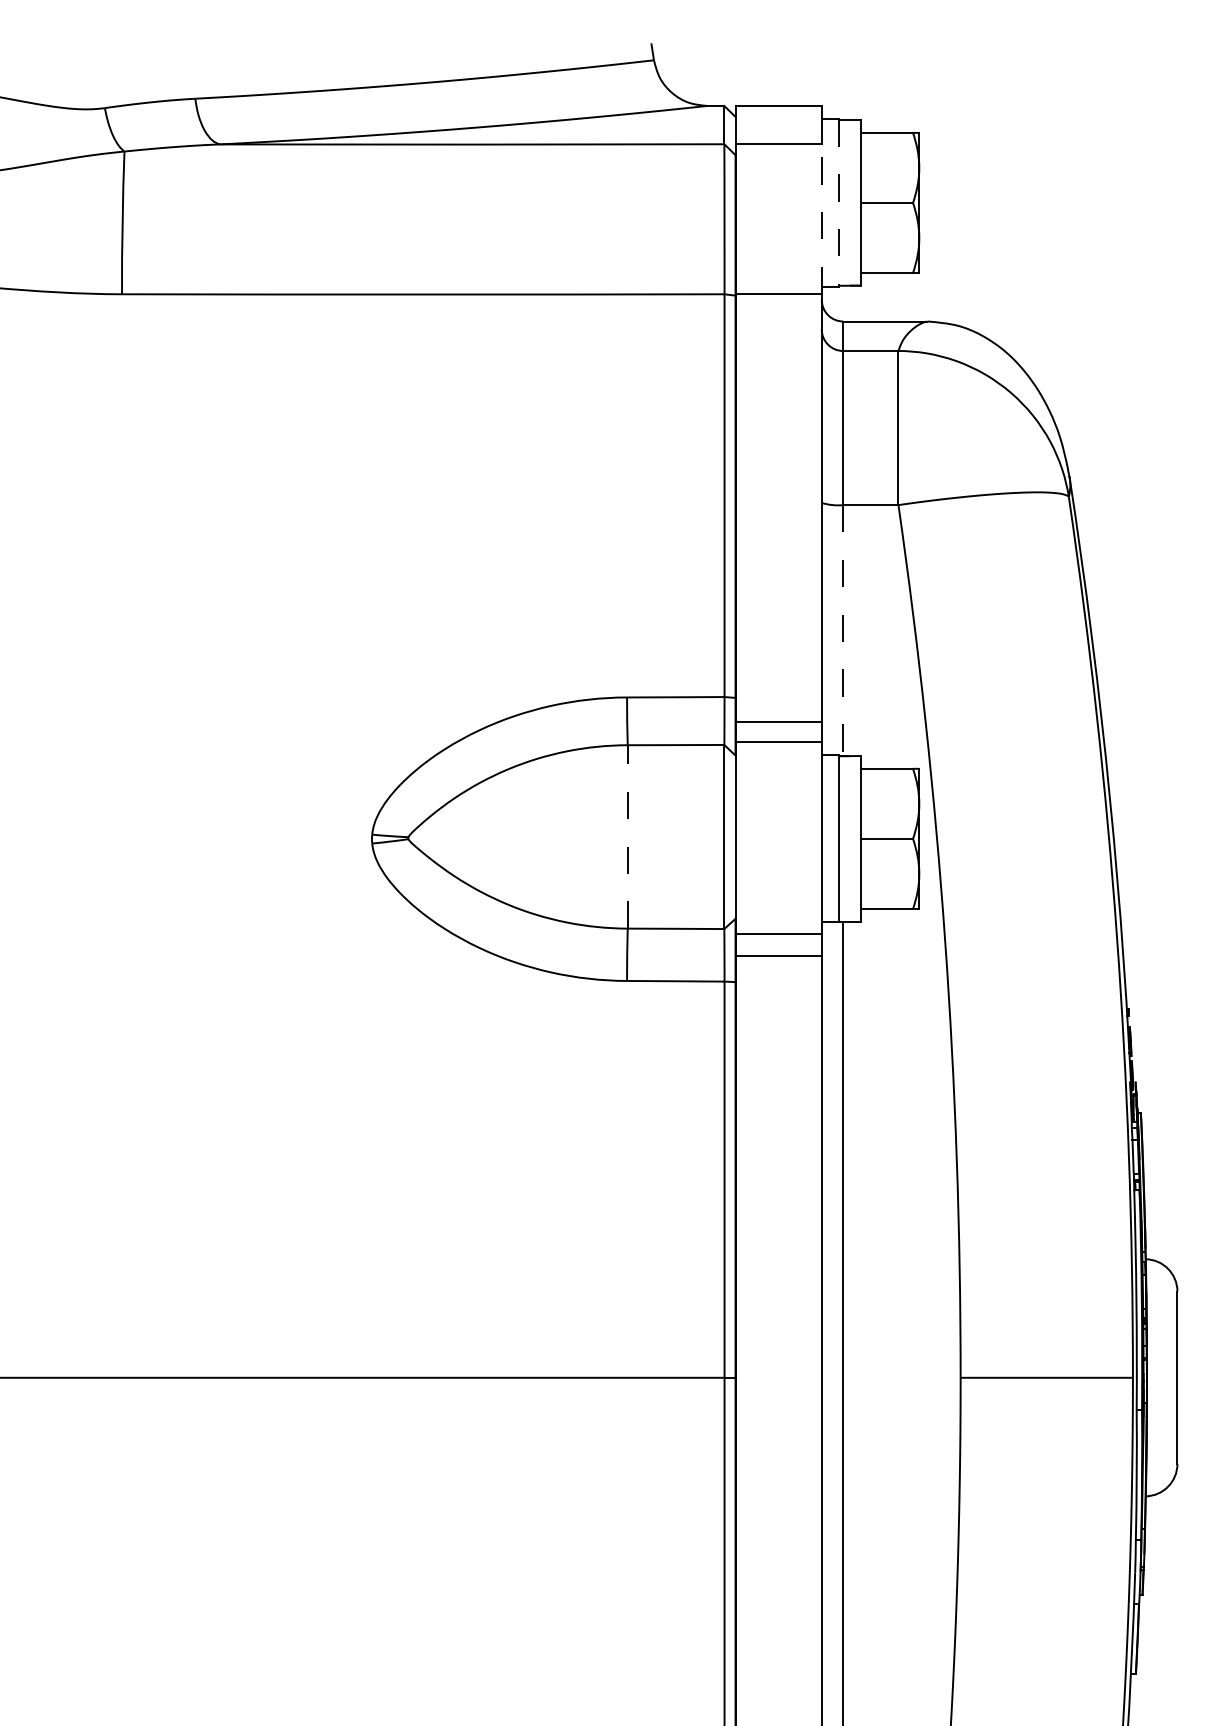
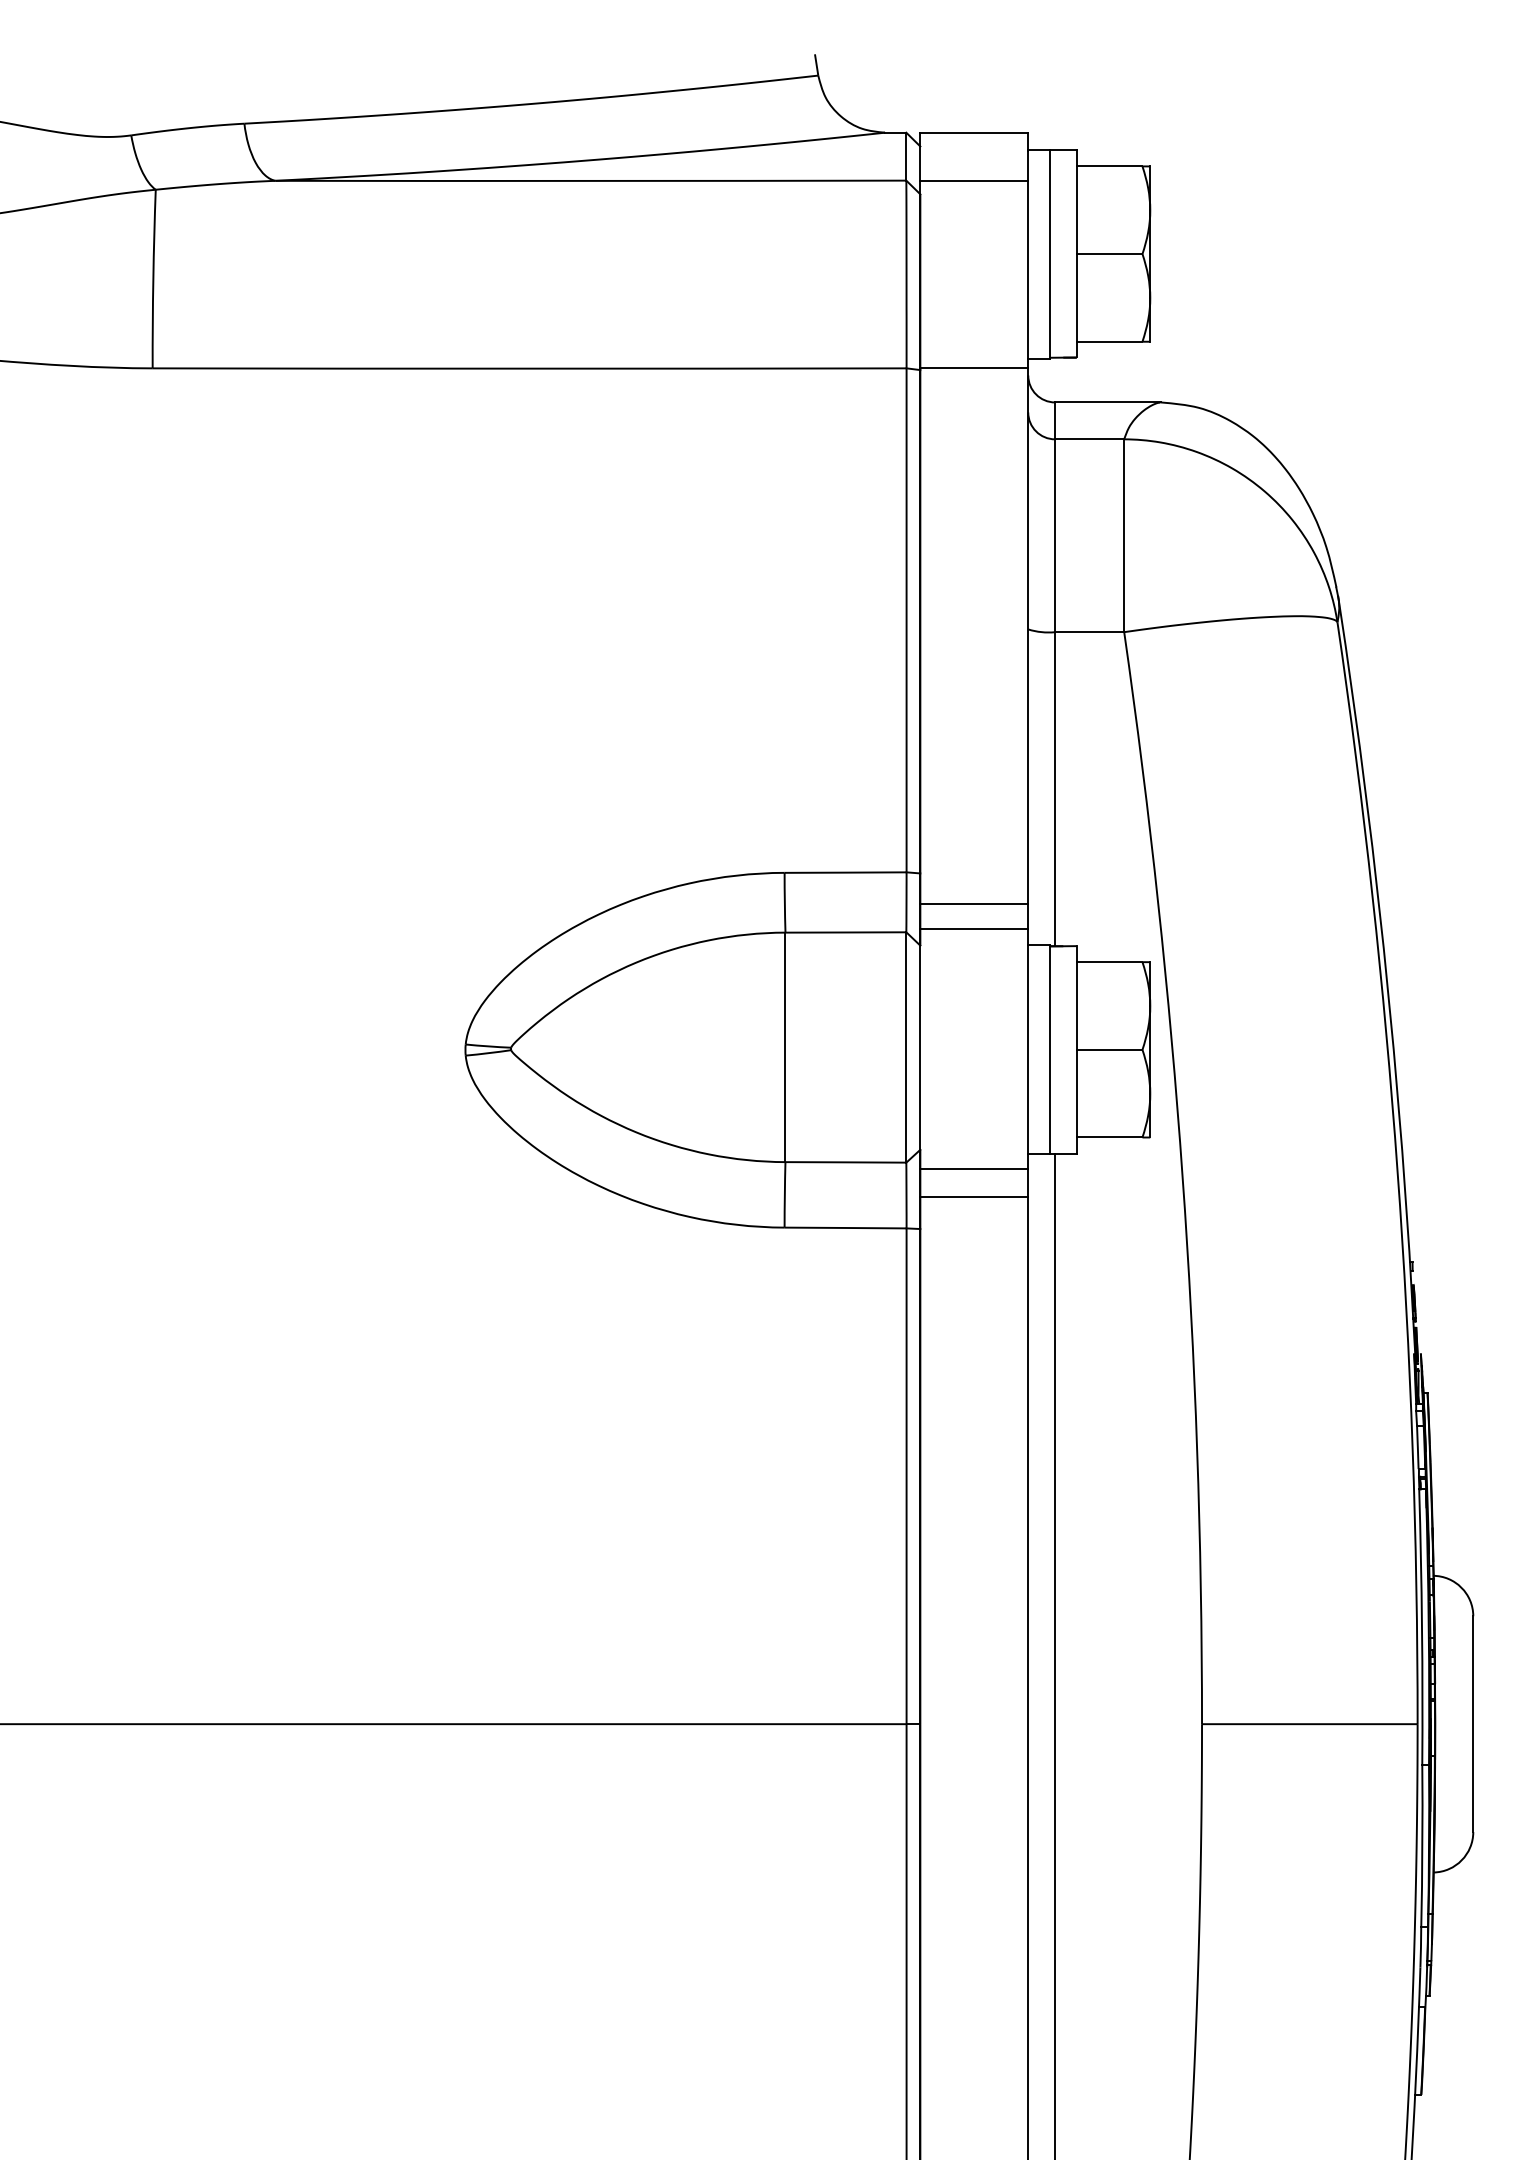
line: (839, 202) -> (1050, 253), dashed -> solid
line: (821, 218) -> (1027, 273), dashed -> solid
line: (843, 631) -> (1055, 790), dashed -> solid
line: (627, 836) -> (785, 1046), dashed -> solid

